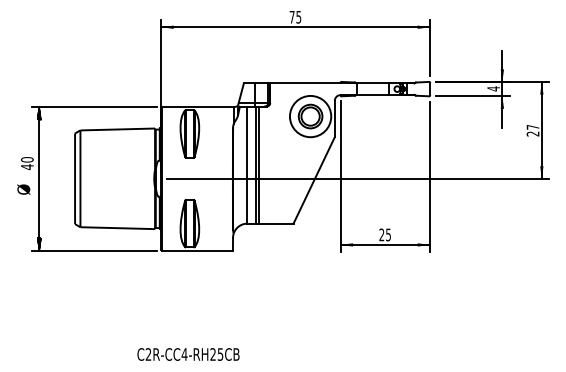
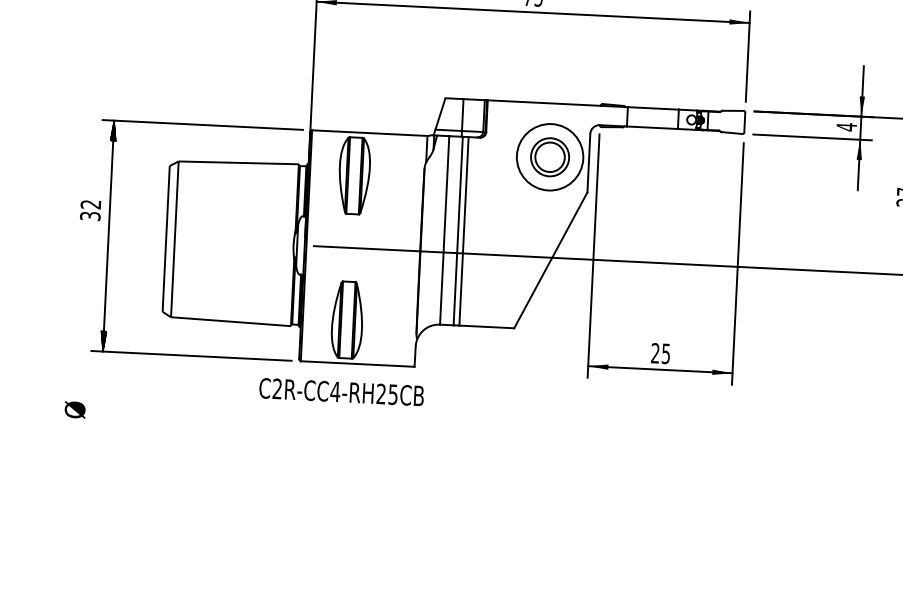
text: (27, 163) -> (90, 210), 40 -> 32
text: (23, 189) -> (74, 409), moved
text: (188, 354) -> (341, 392), moved

